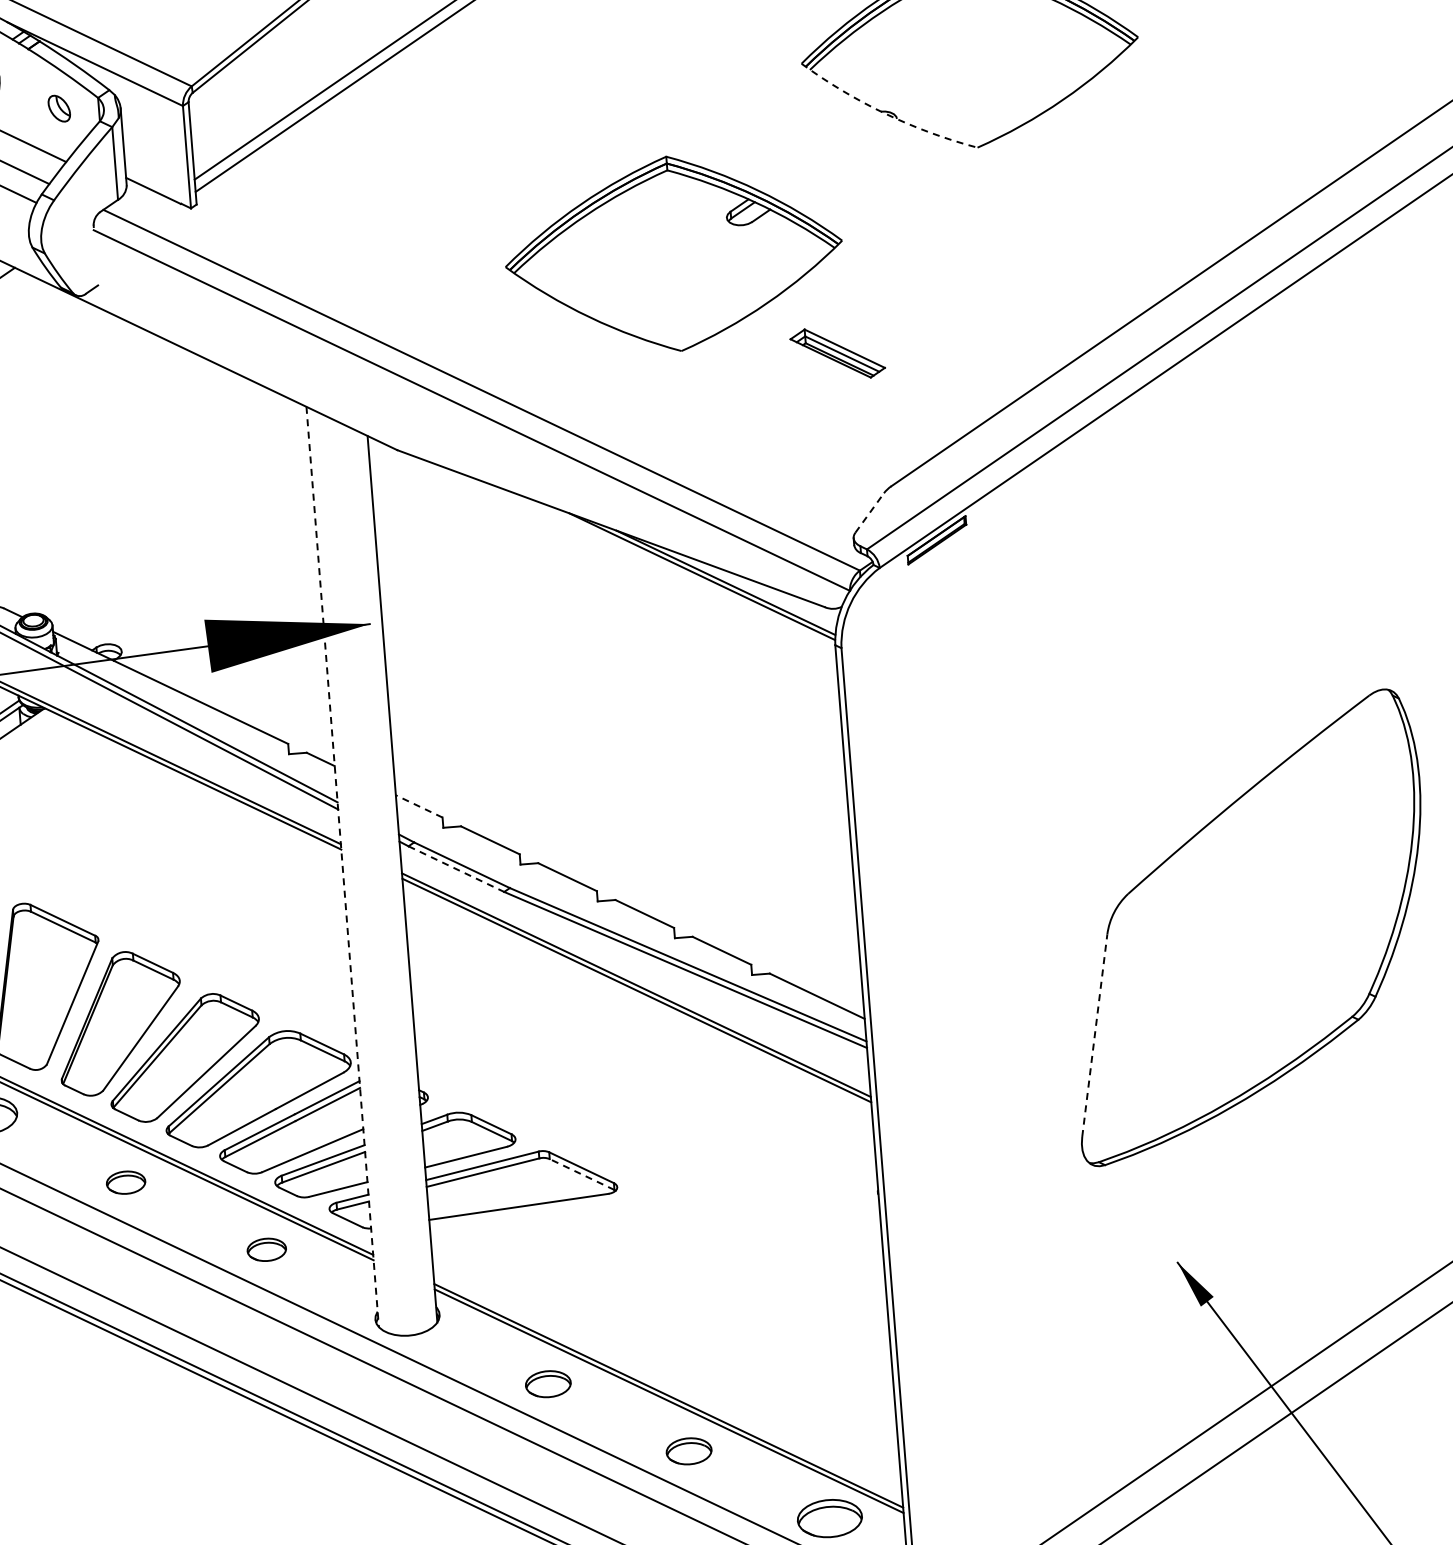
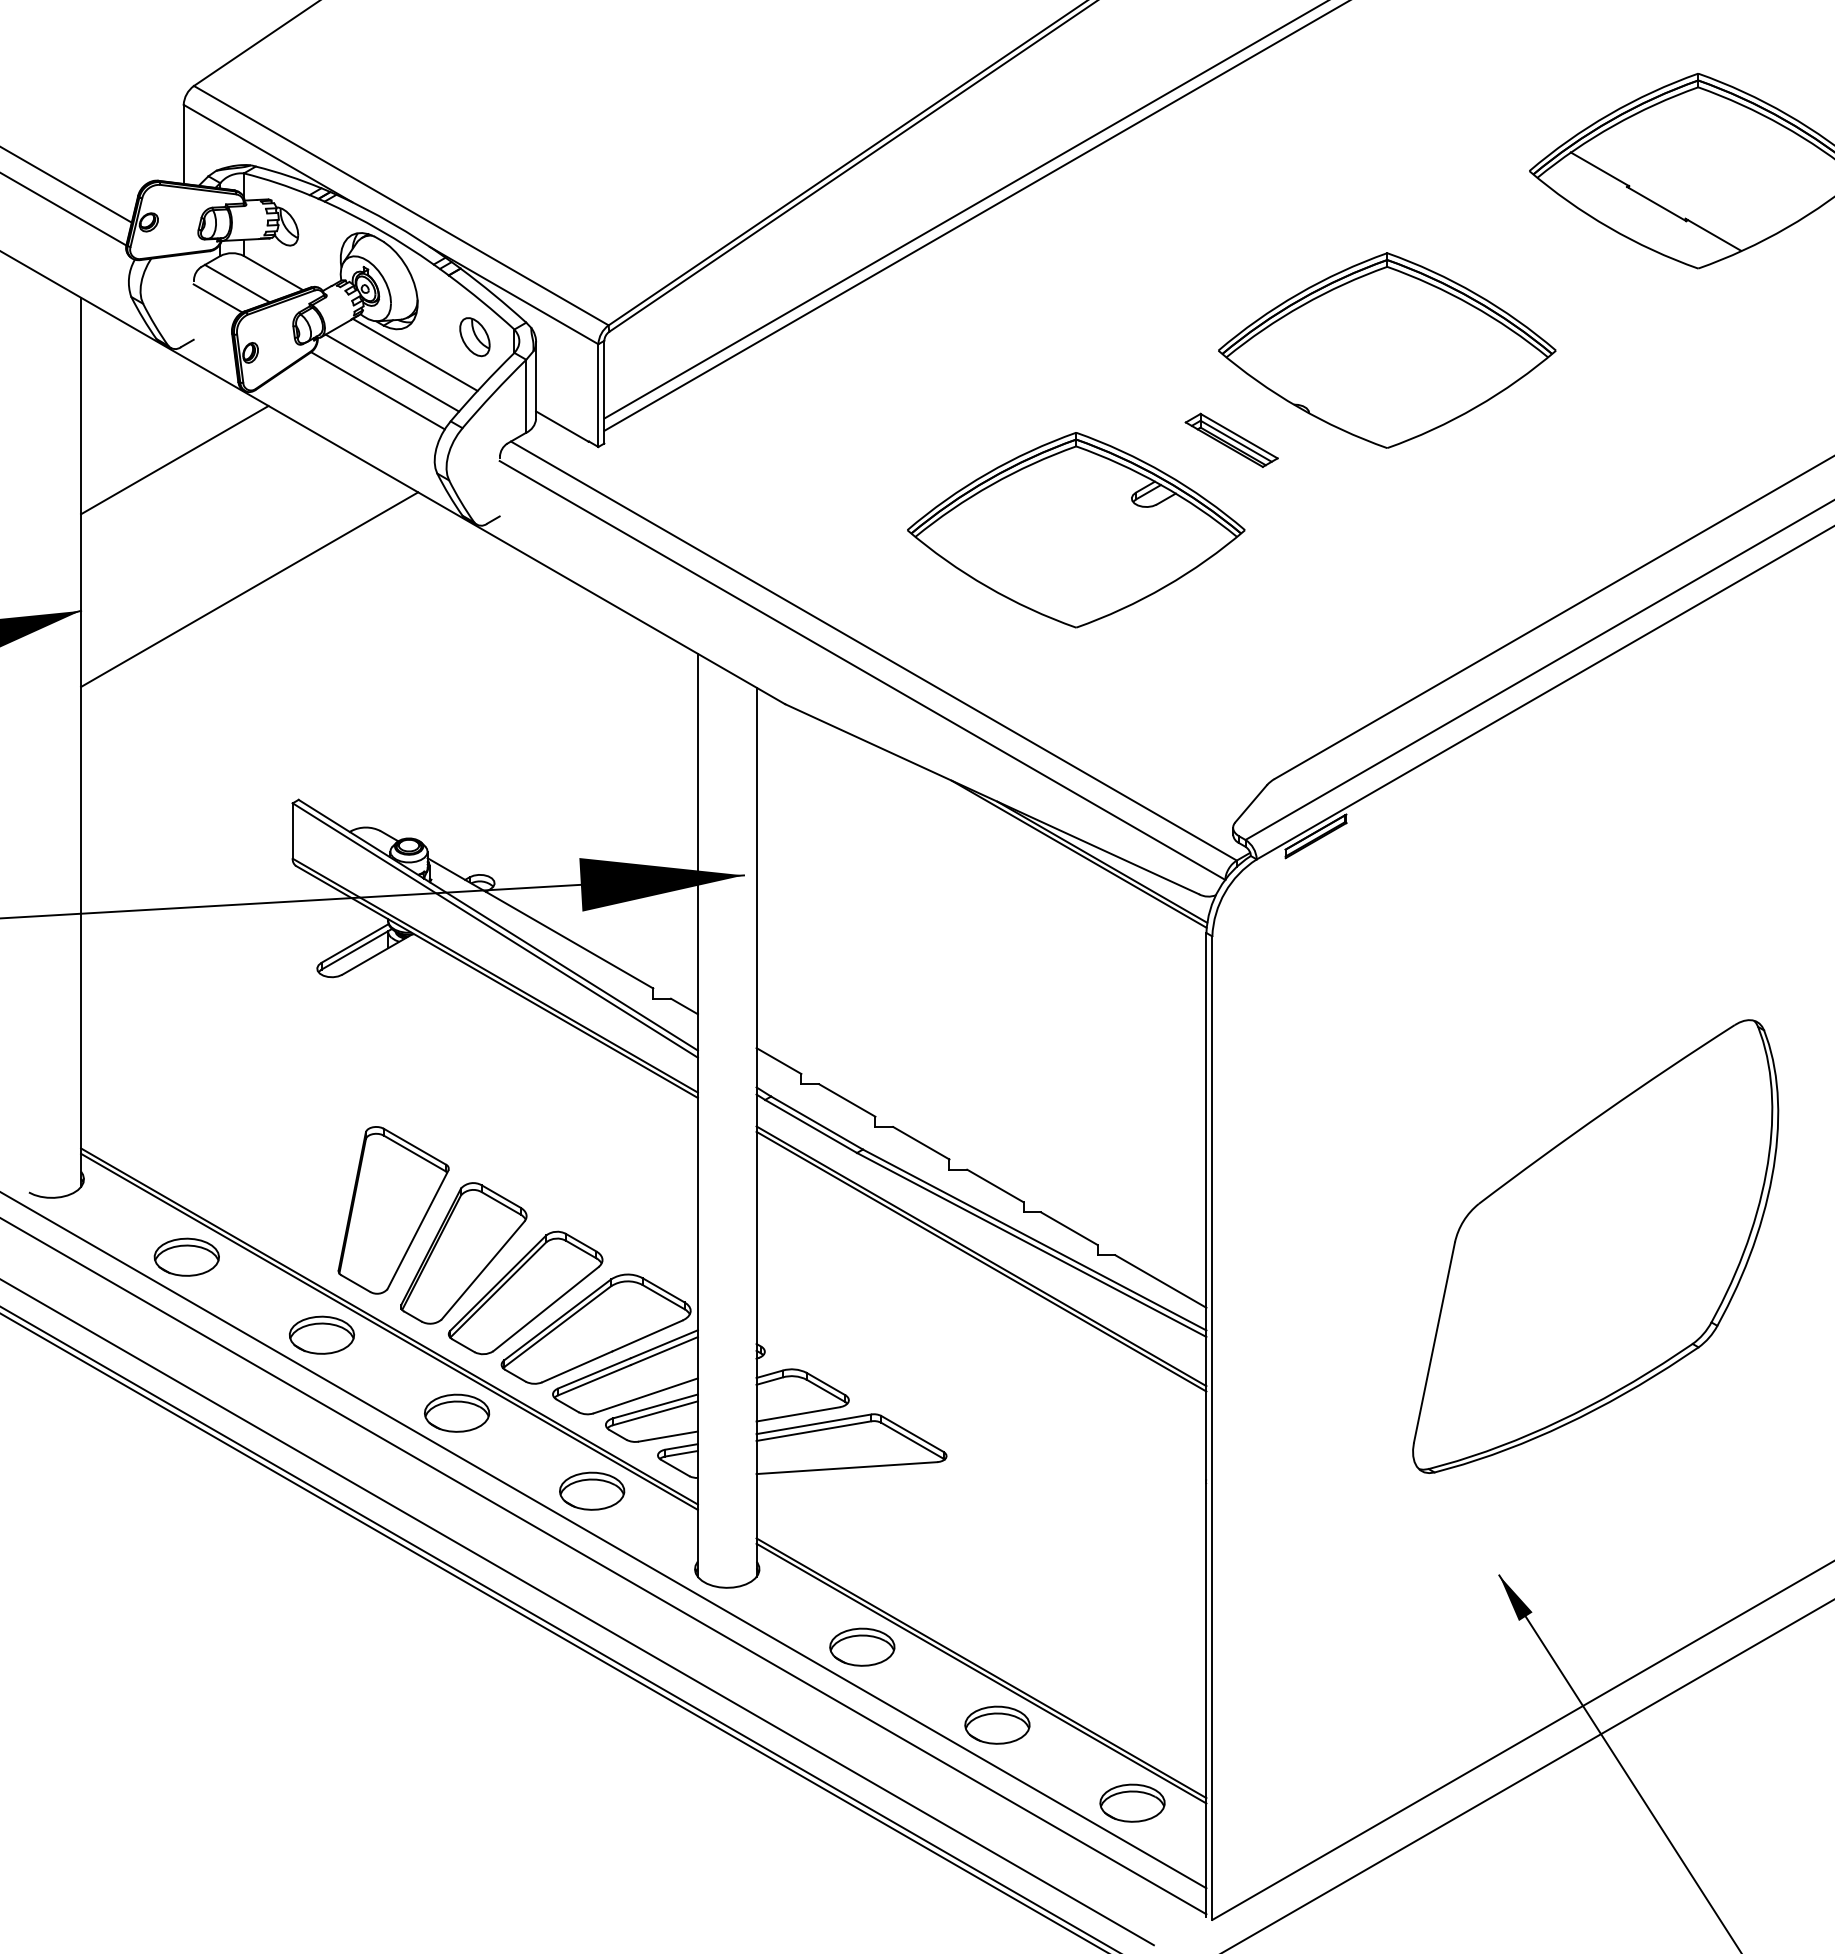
part: (58, 109) -> (474, 337), size x1.43
arc: (885, 114) -> (1298, 407), dashed -> solid
part: (837, 352) -> (1231, 439), moved
line: (870, 512) -> (1251, 803), dashed -> solid
line: (418, 806) -> (778, 1061), dashed -> solid
line: (342, 867) -> (697, 1115), dashed -> solid
line: (456, 869) -> (811, 1126), dashed -> solid
line: (1094, 1035) -> (1434, 1342), dashed -> solid
line: (582, 1174) -> (912, 1440), dashed -> solid
part: (126, 1182) -> (457, 1412), size x1.67
part: (267, 1249) -> (592, 1490), size x1.67
part: (548, 1383) -> (862, 1646), size x1.43
part: (689, 1450) -> (997, 1724), size x1.43

